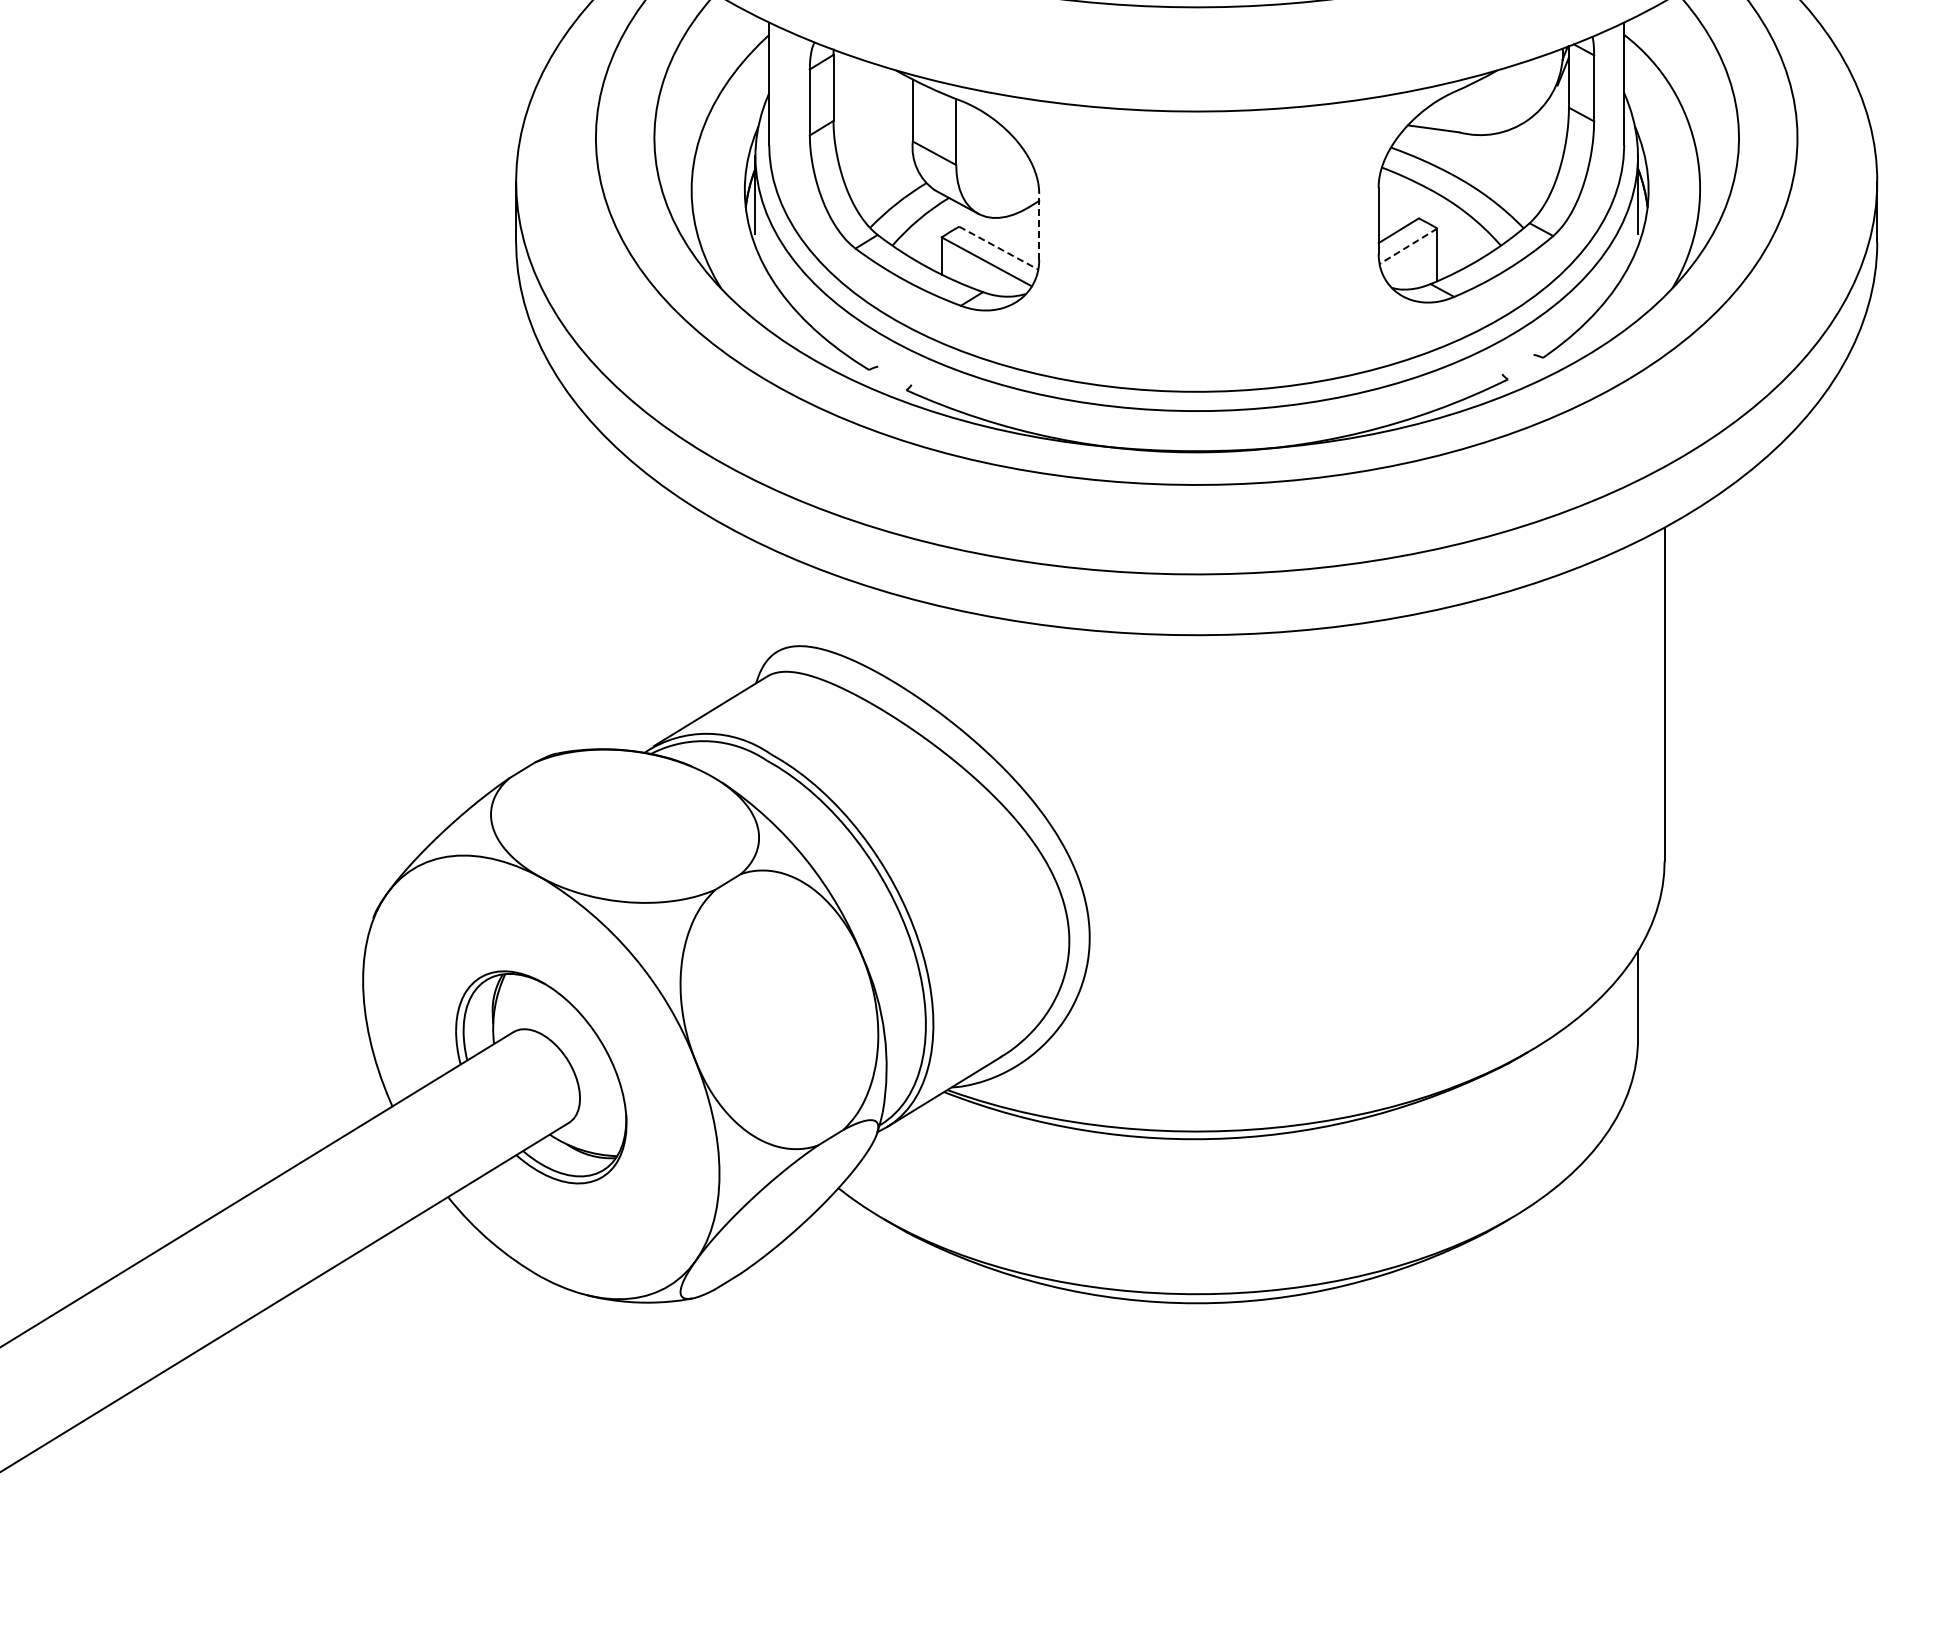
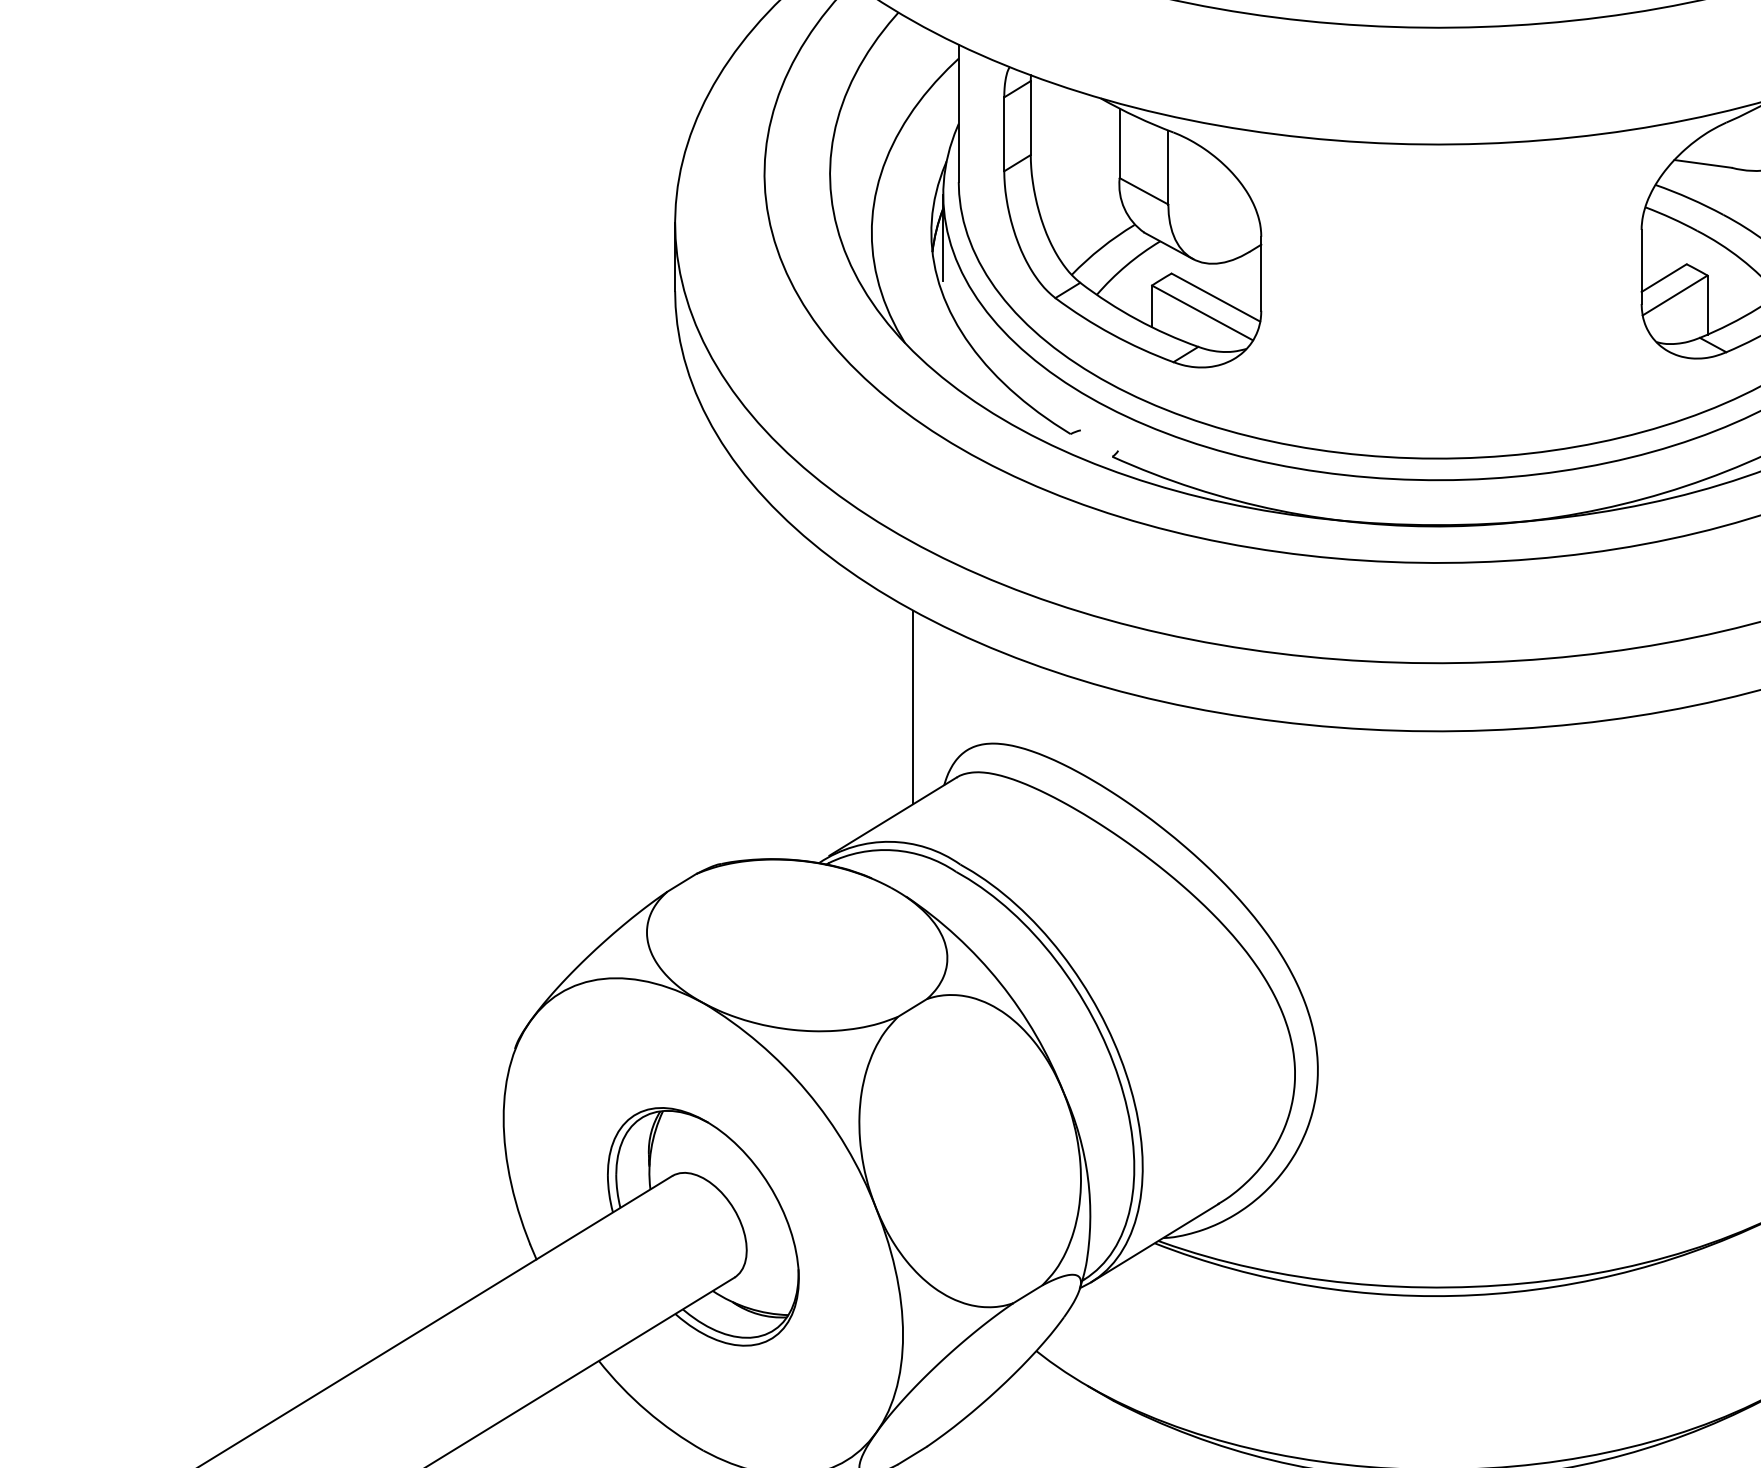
line: (1039, 226) -> (1261, 273), dashed -> solid
line: (1408, 246) -> (1675, 295), dashed -> solid
line: (998, 248) -> (1215, 297), dashed -> solid
line: (728, 613) -> (913, 707), added

